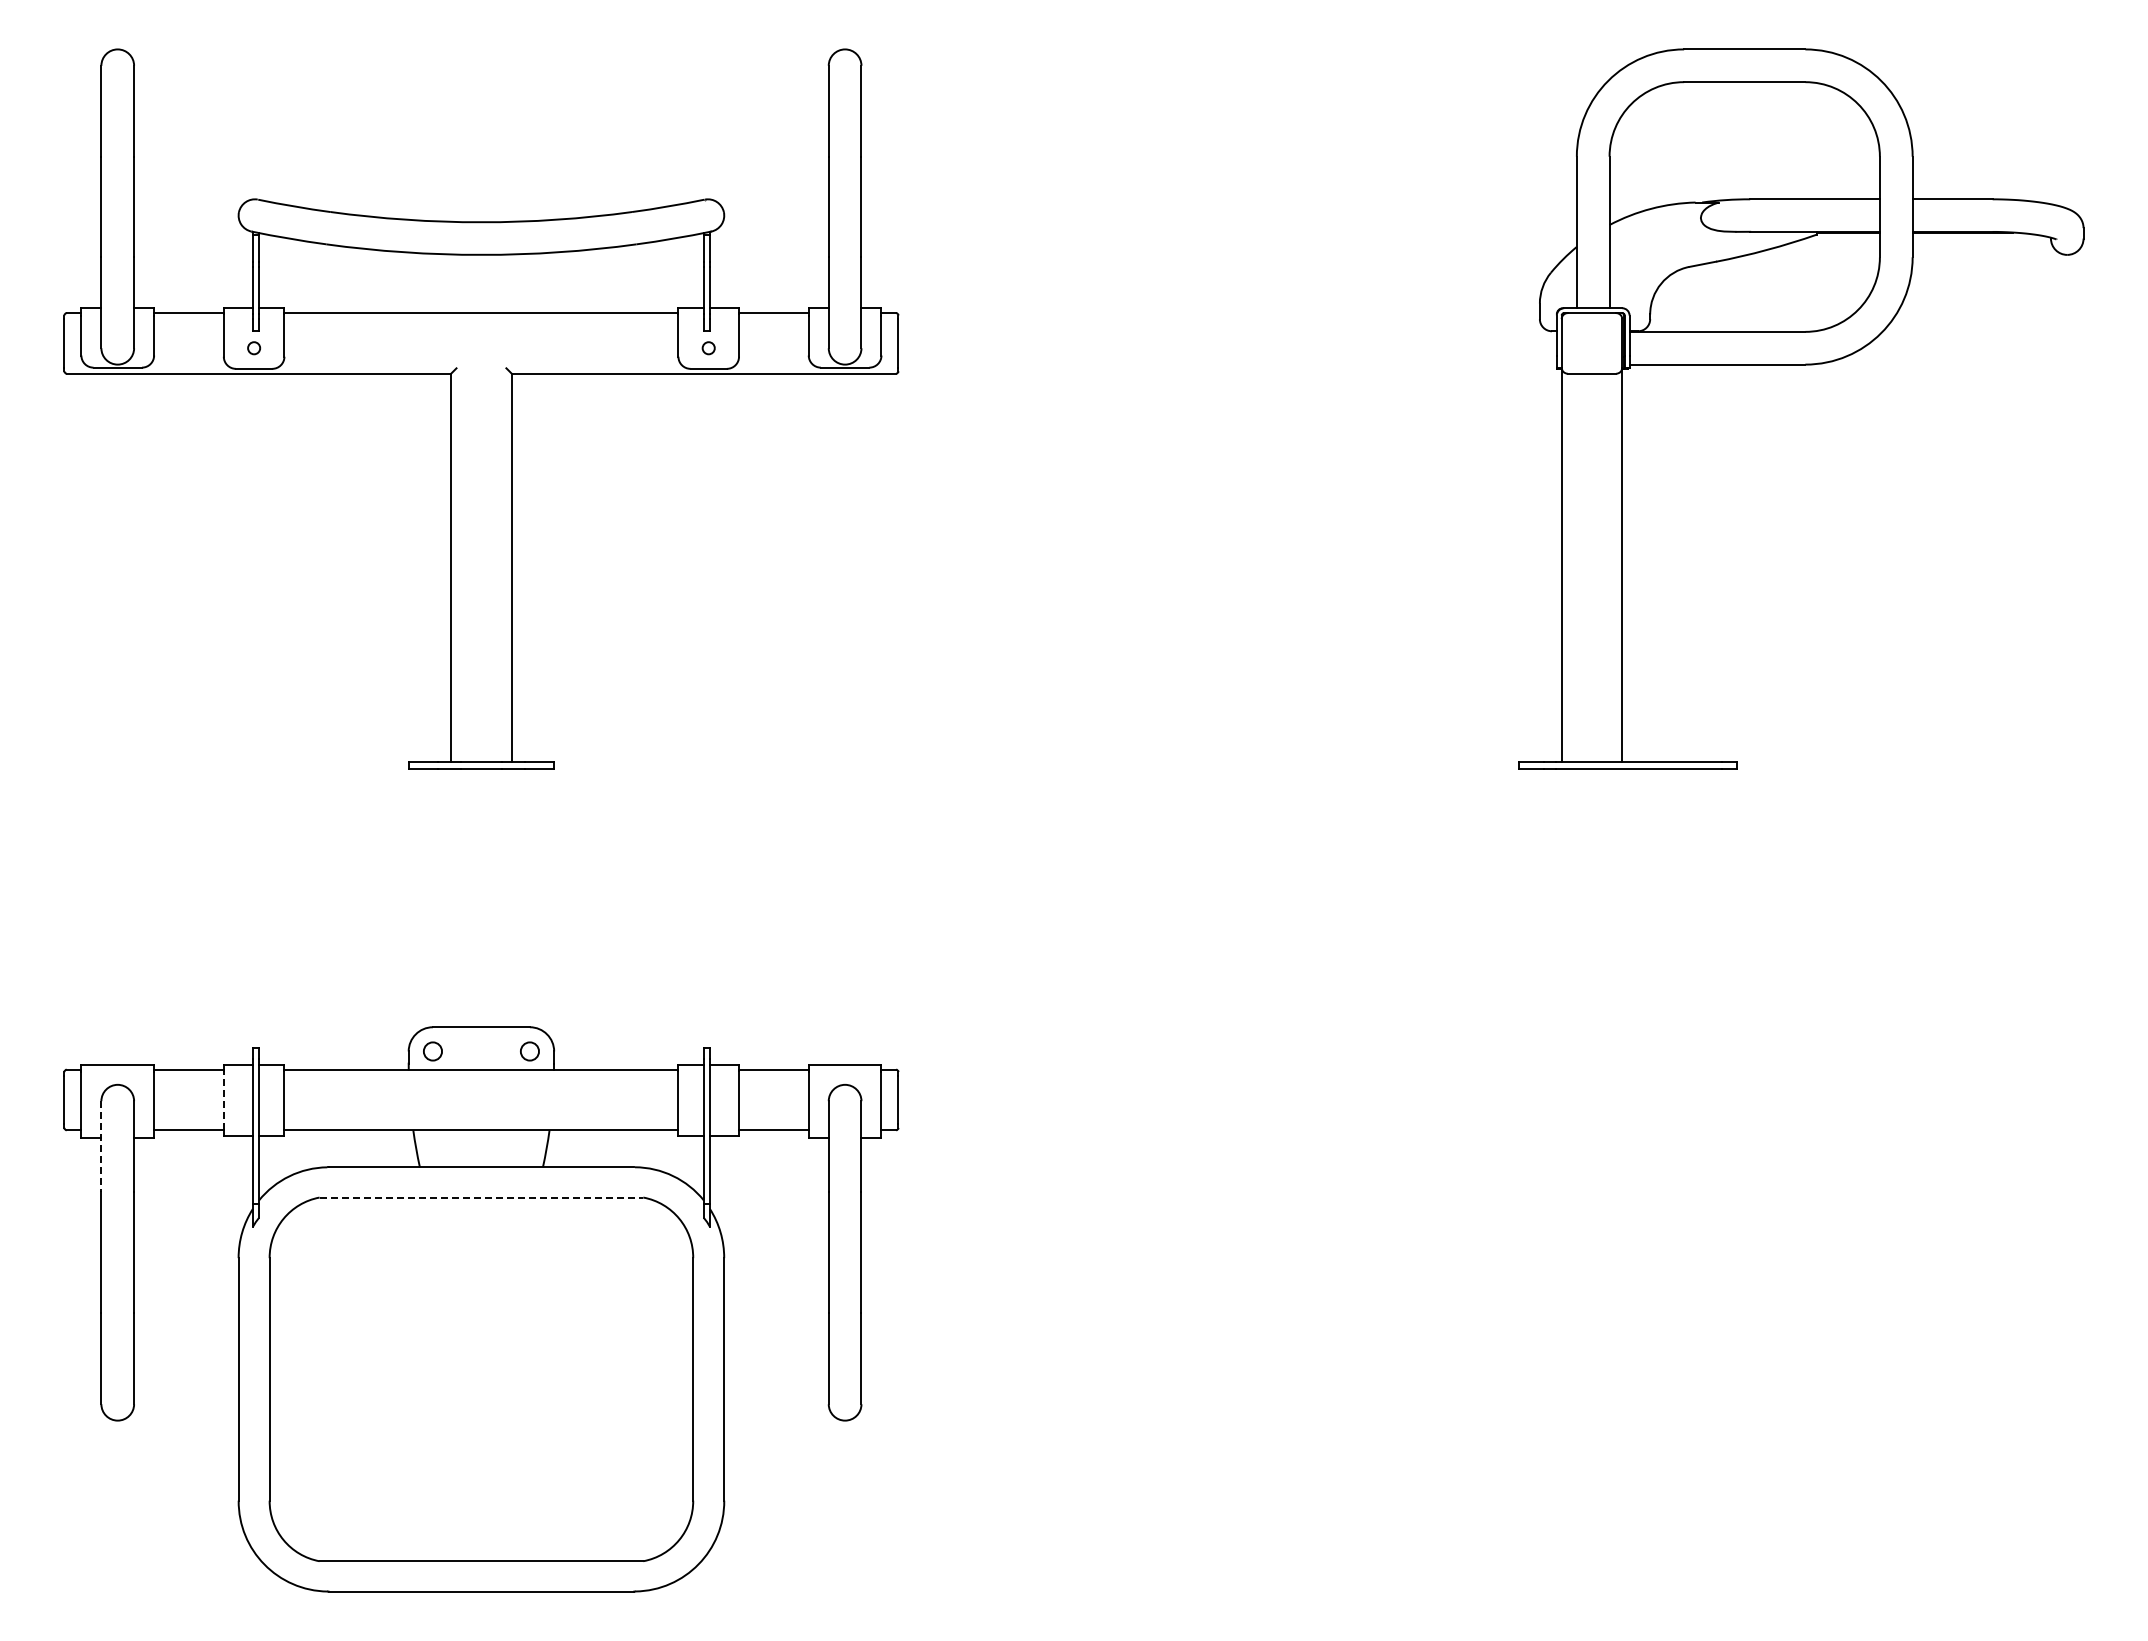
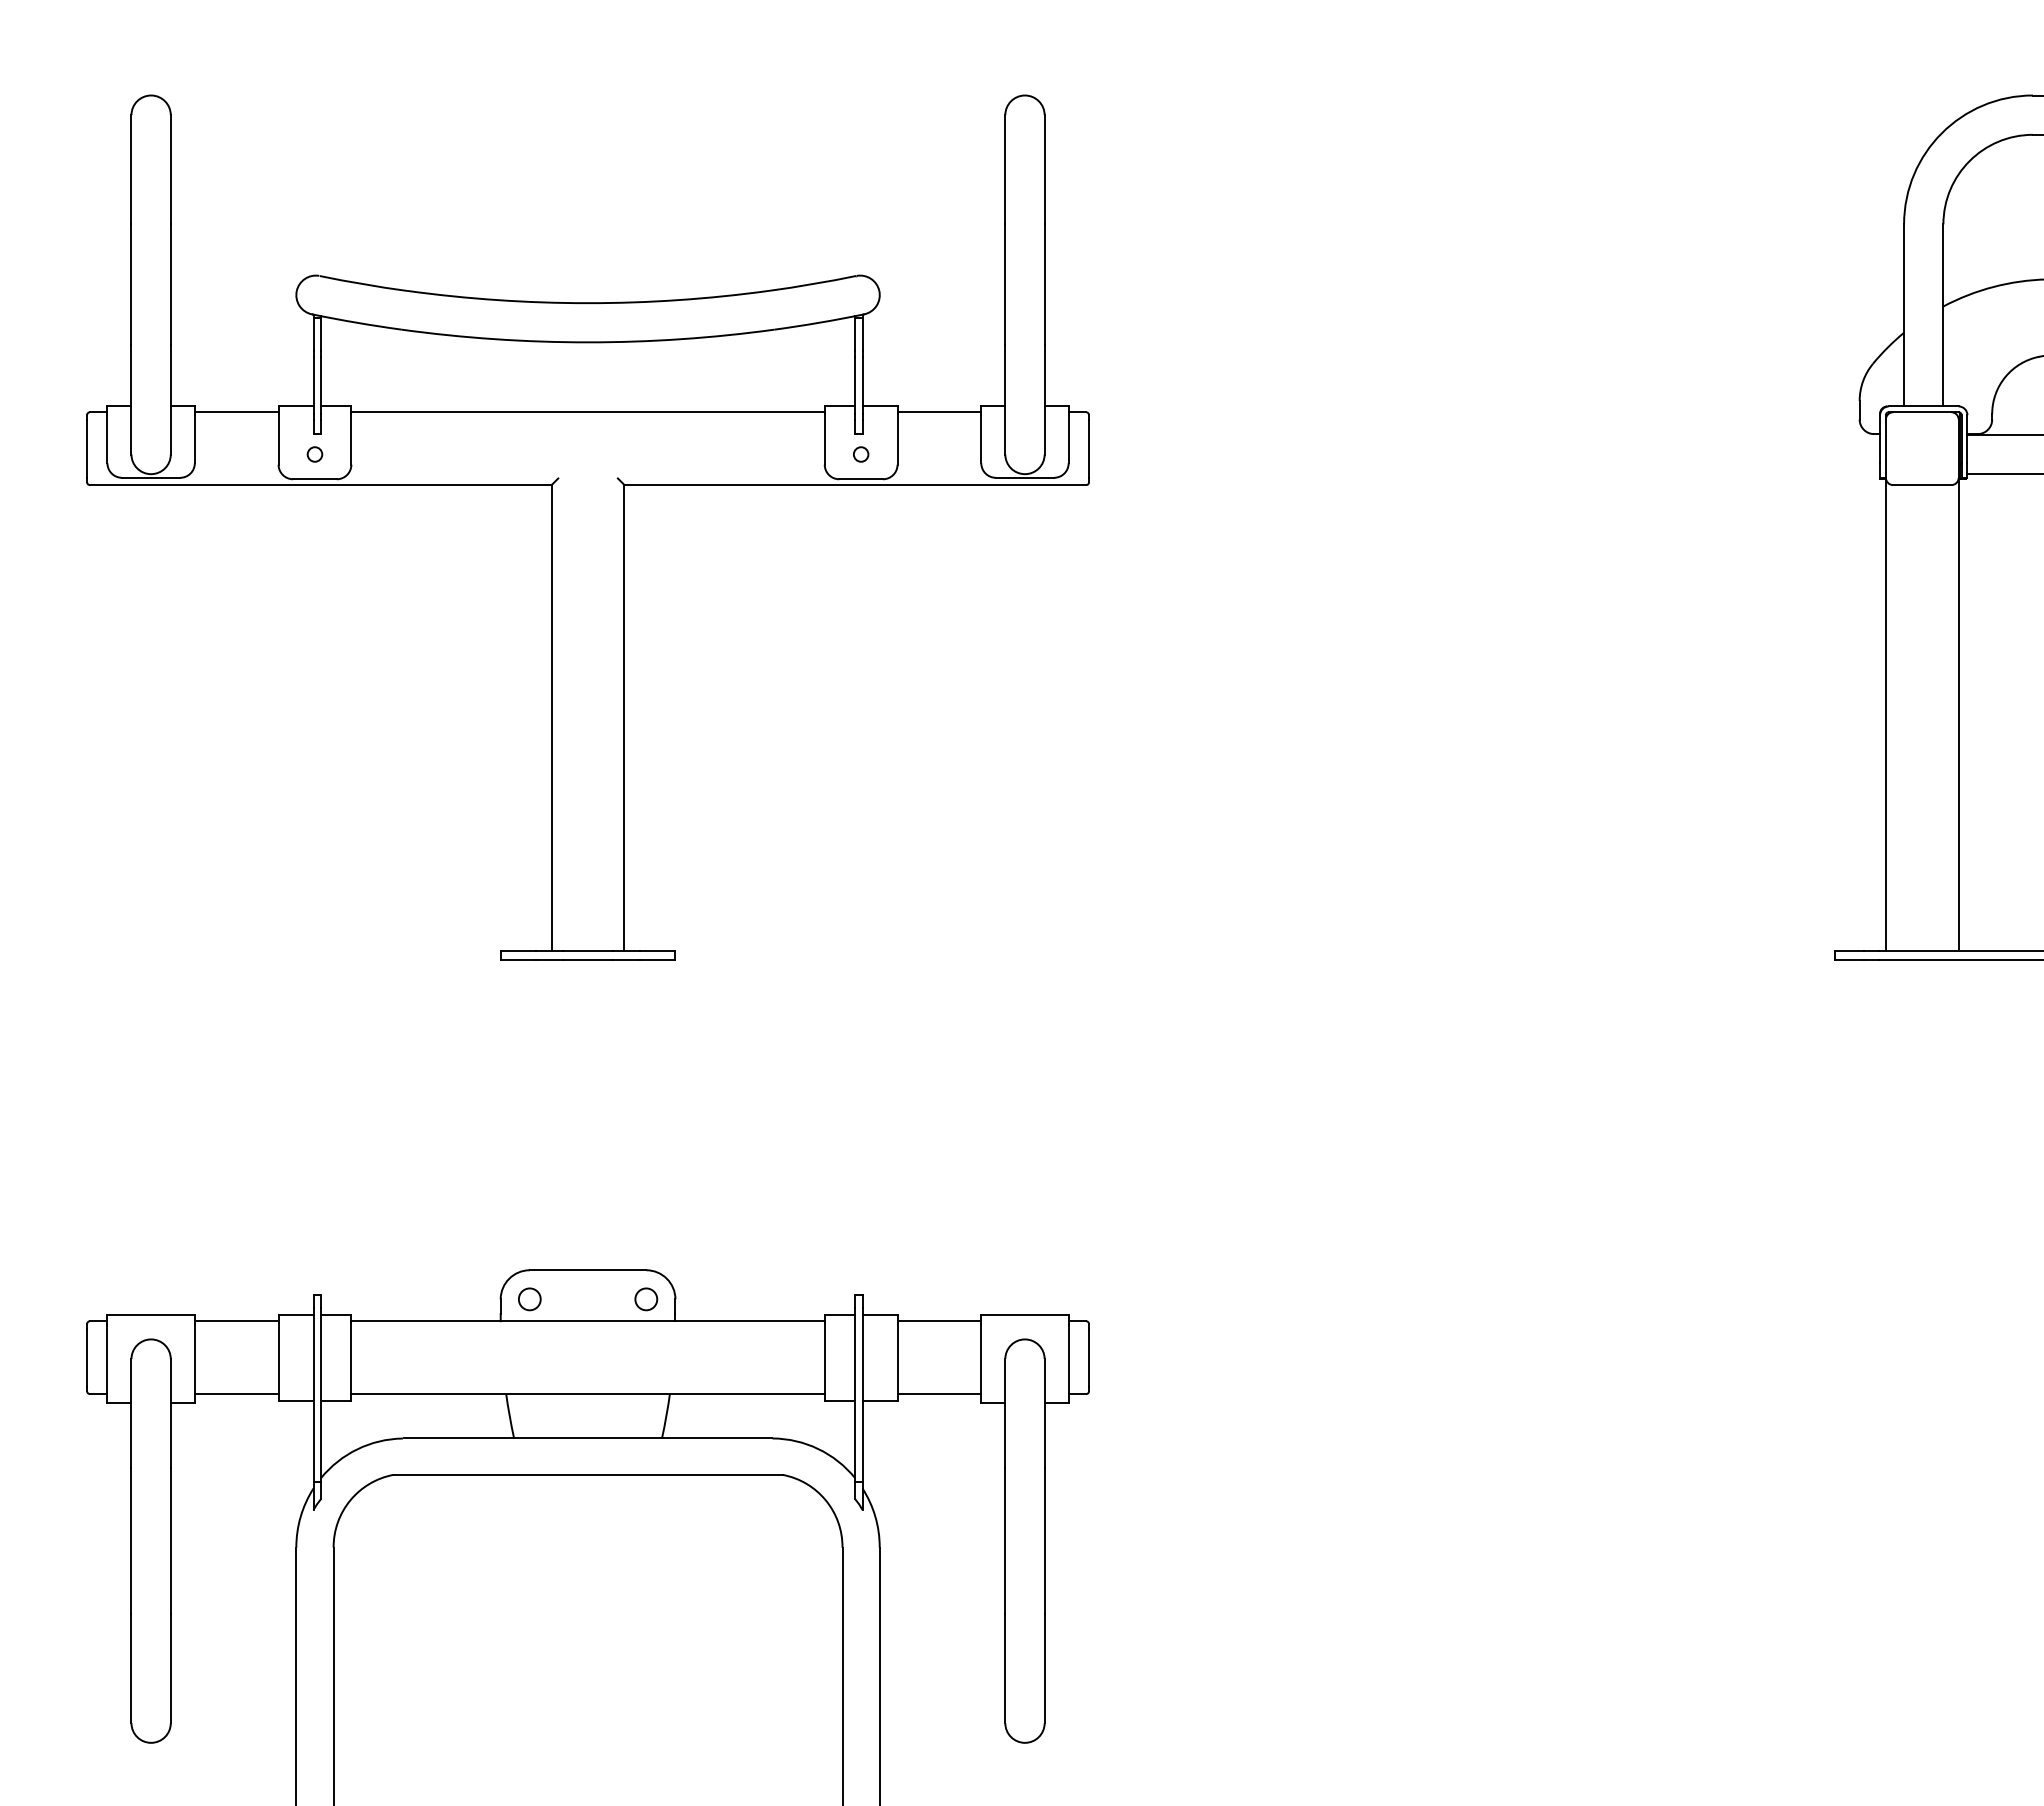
line: (223, 1100) -> (278, 1358), dashed -> solid
line: (101, 1147) -> (131, 1414), dashed -> solid
line: (481, 1197) -> (588, 1474), dashed -> solid

